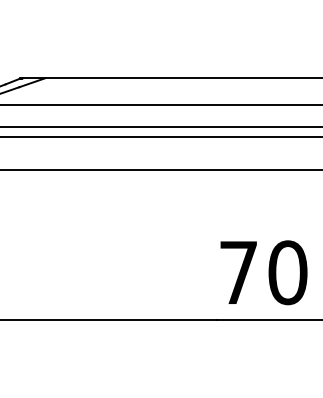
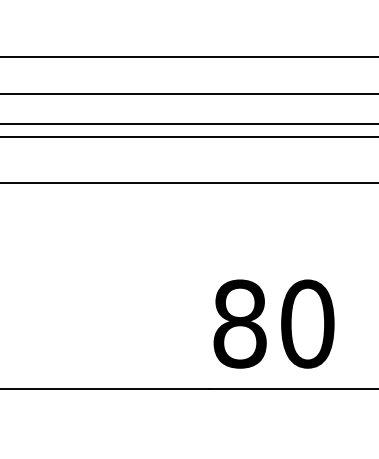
text: (238, 272) -> (239, 323), 70 -> 80

